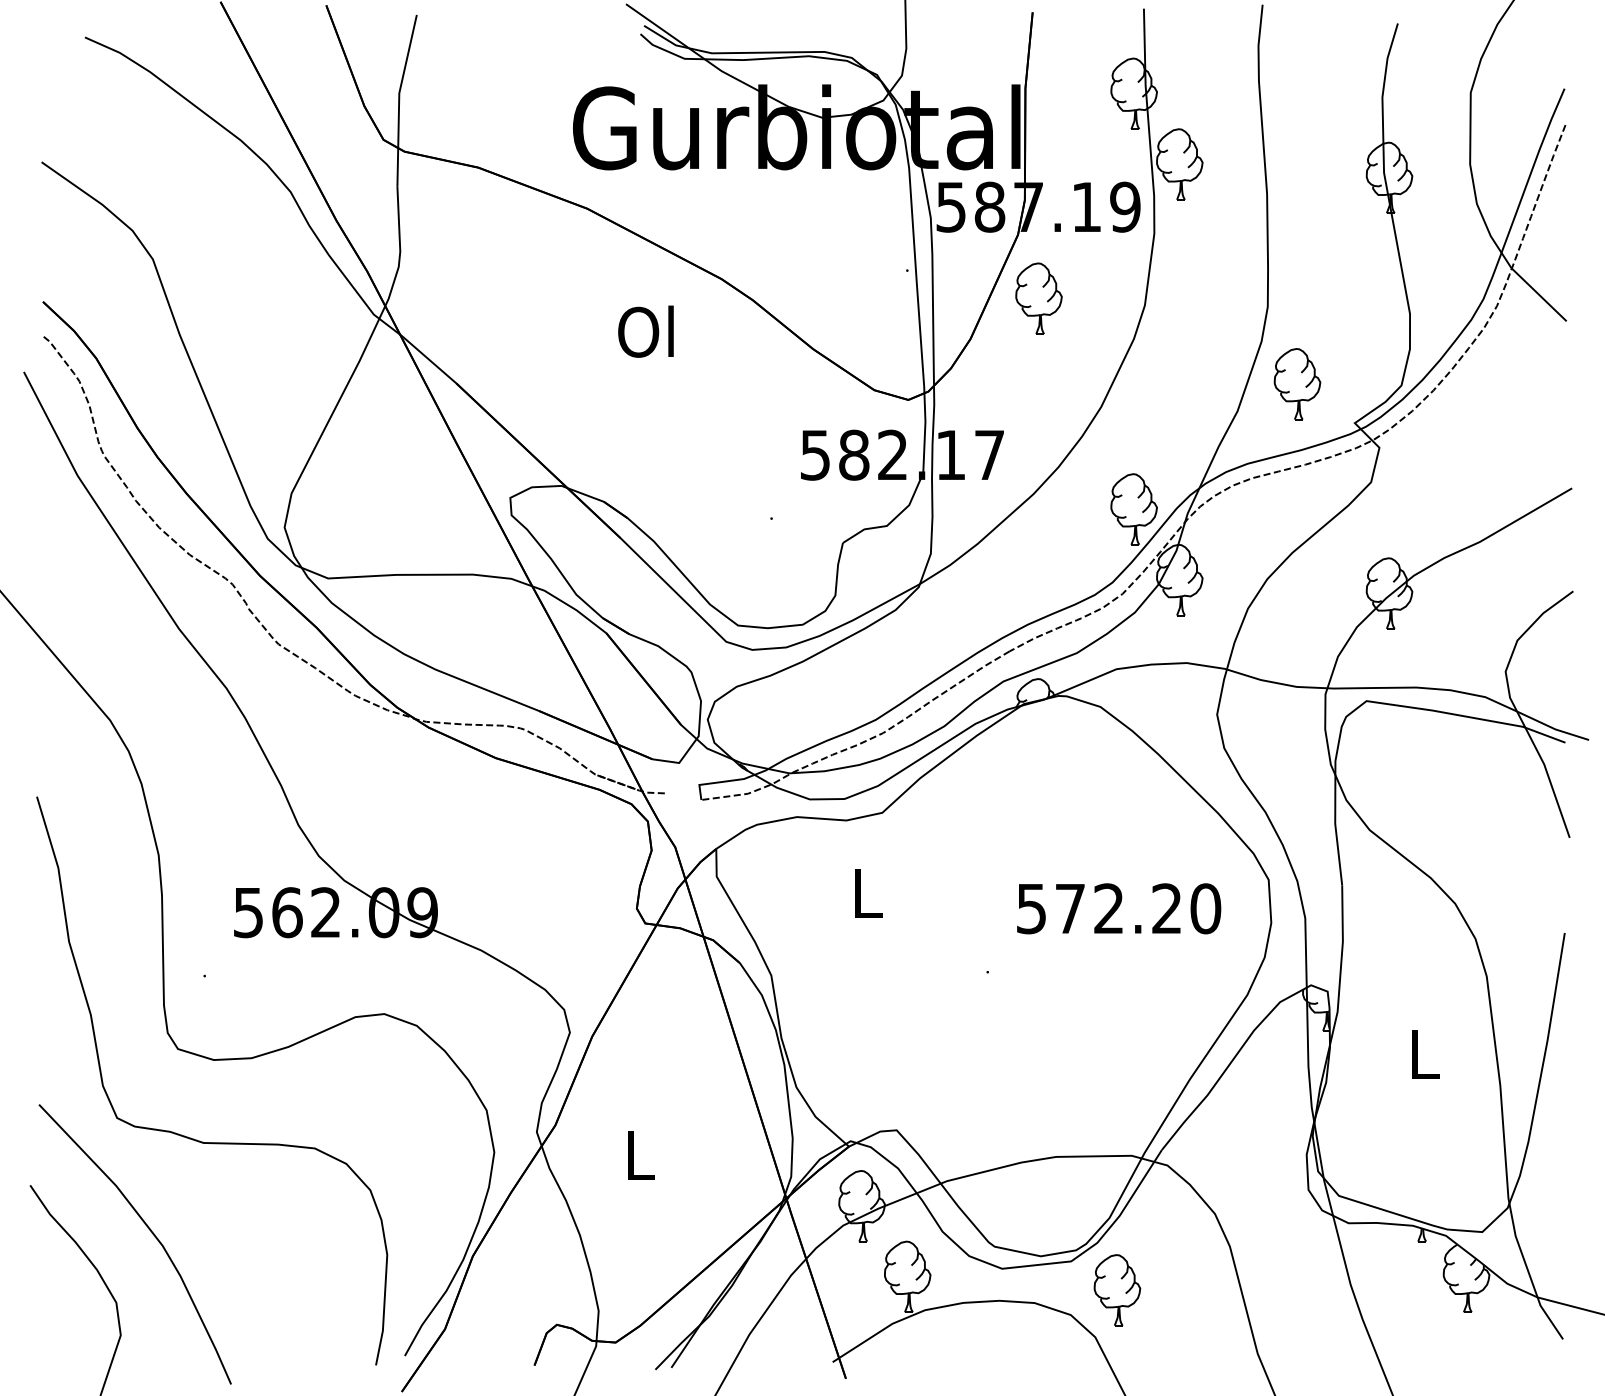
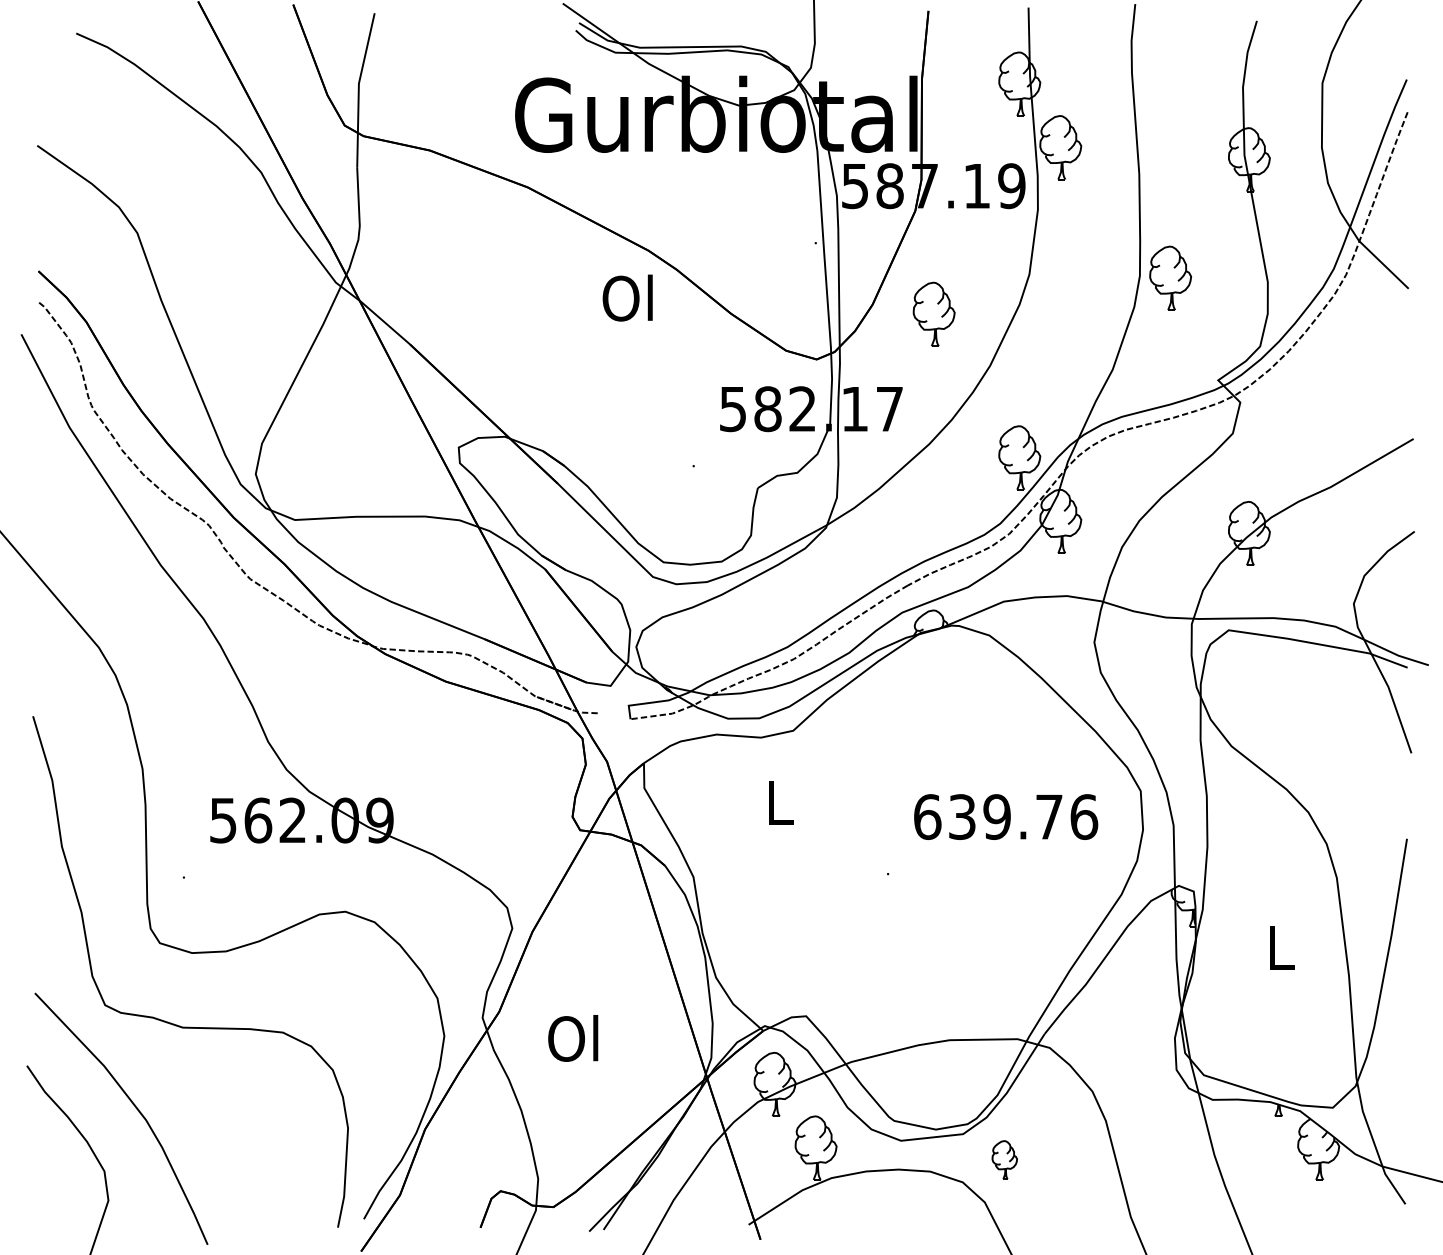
part: (1038, 297) -> (933, 313), moved
text: (645, 331) -> (627, 297), moved
part: (1297, 383) -> (1170, 277), moved
text: (1119, 908) -> (1006, 816), 572.20 -> 639.76
text: (637, 1155) -> (573, 1038), L -> Ol
part: (1117, 1289) -> (1004, 1159), size x0.6

